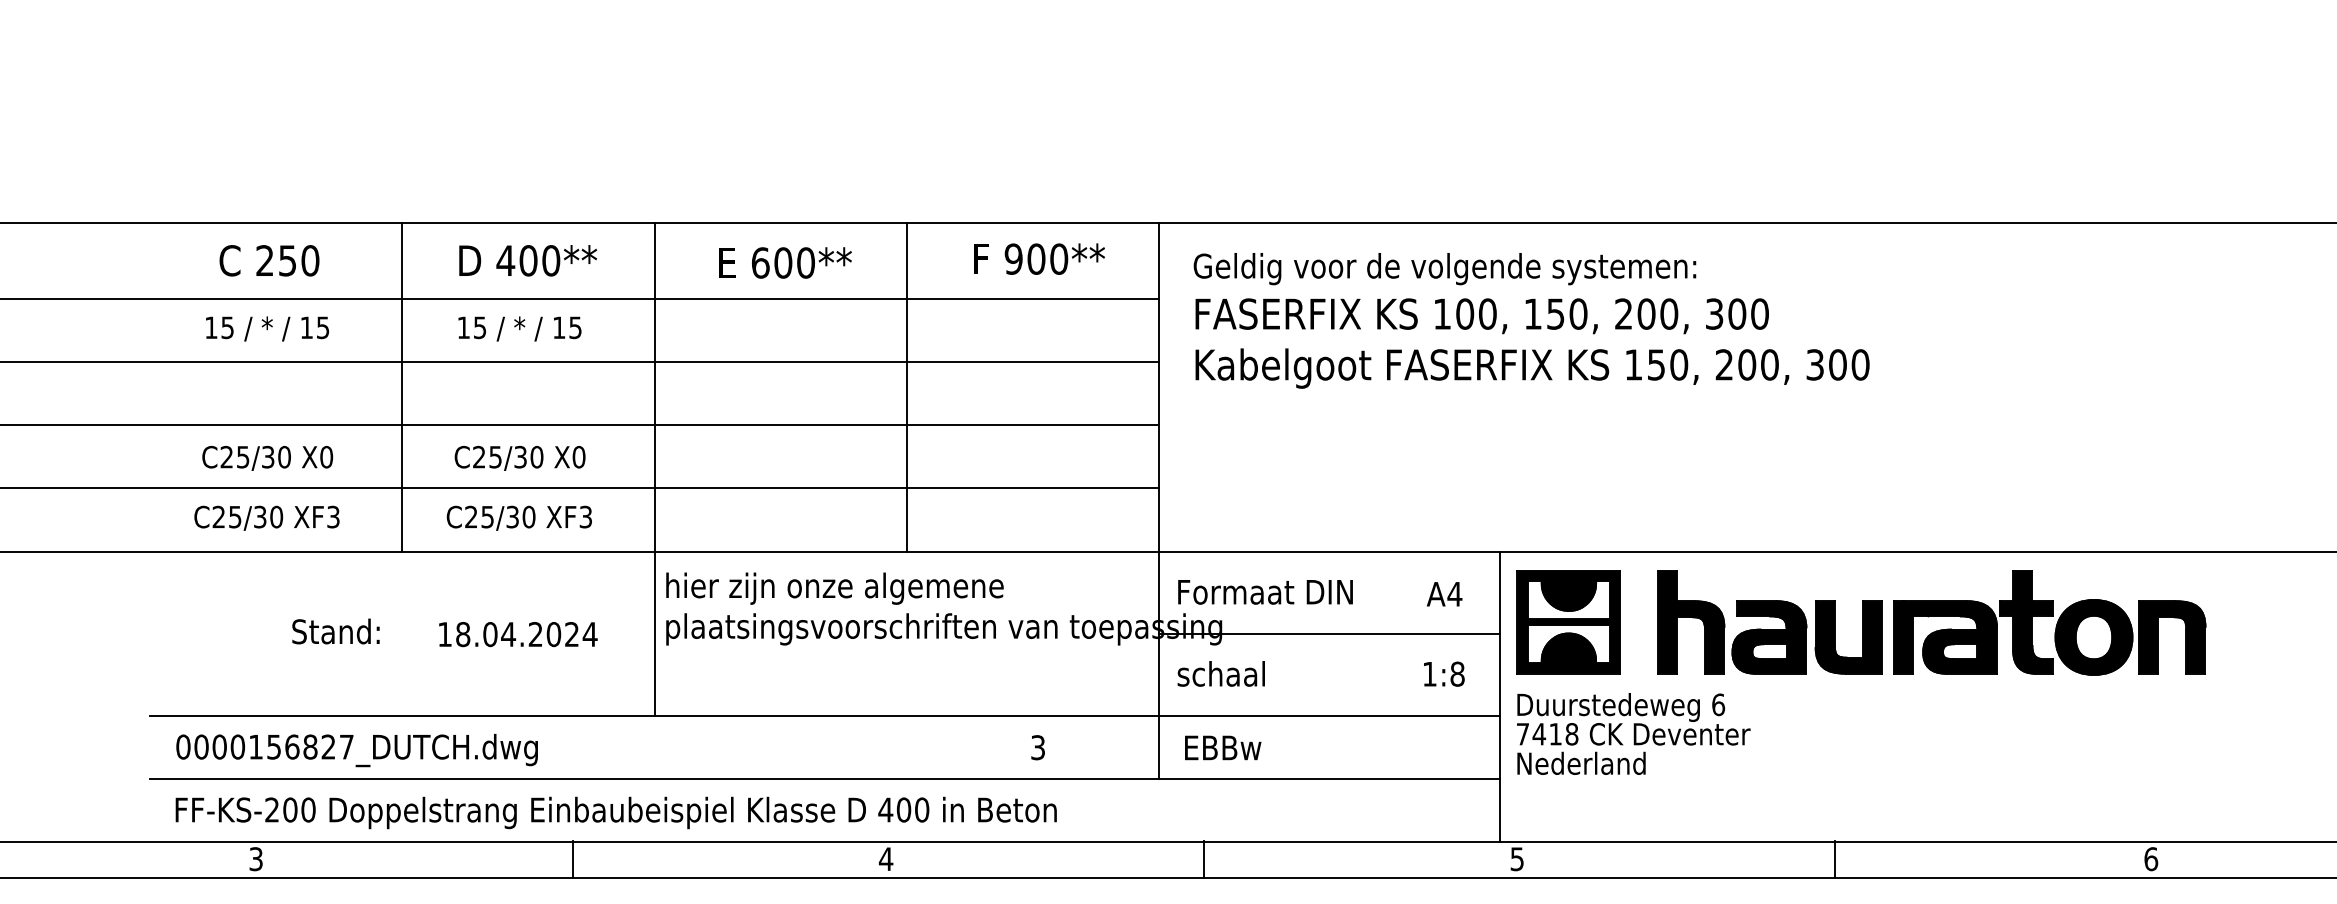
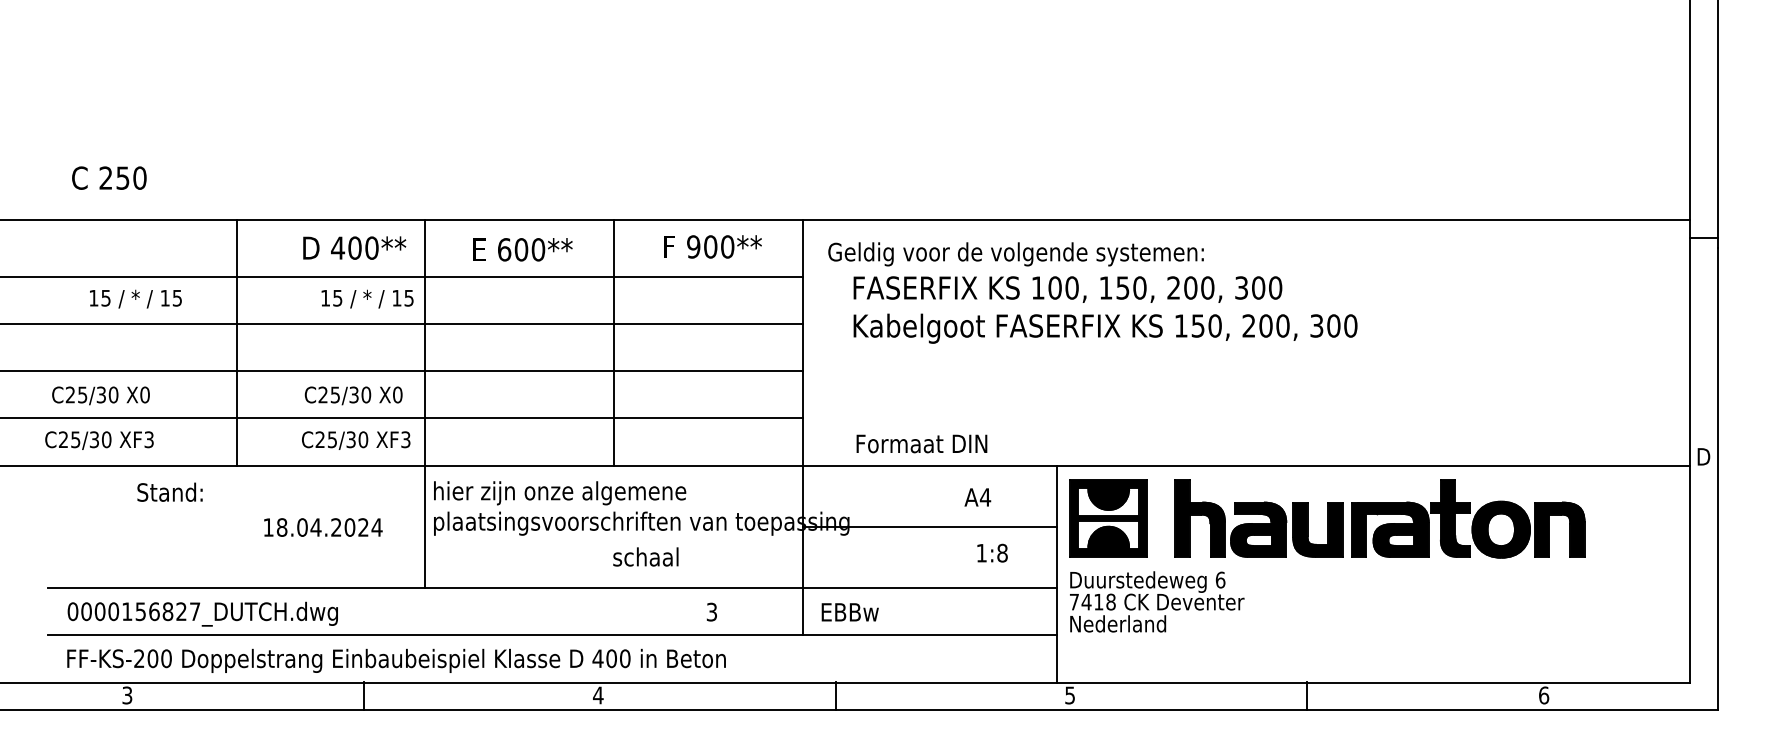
text: (269, 259) -> (109, 177), moved
text: (527, 259) -> (354, 247), moved
text: (519, 328) -> (367, 298), moved
text: (1532, 342) -> (1105, 309), moved
text: (267, 457) -> (100, 395), moved
text: (519, 457) -> (353, 395), moved
text: (267, 518) -> (99, 440), moved
text: (519, 518) -> (356, 440), moved
text: (1264, 591) -> (921, 443), moved
text: (1444, 594) -> (977, 497), moved
text: (335, 630) -> (169, 491), moved
text: (1220, 673) -> (645, 556), moved
text: (1444, 673) -> (992, 552), moved

